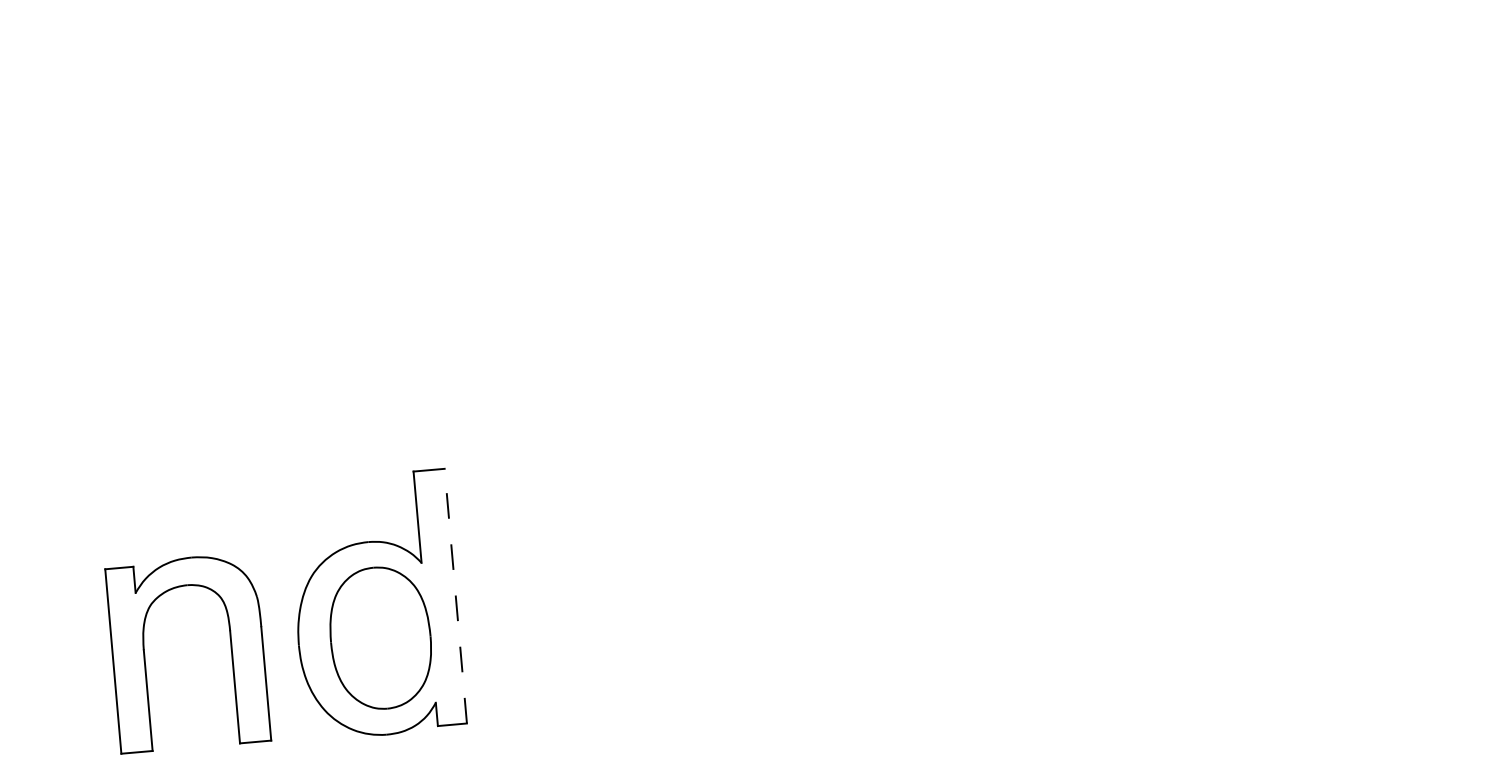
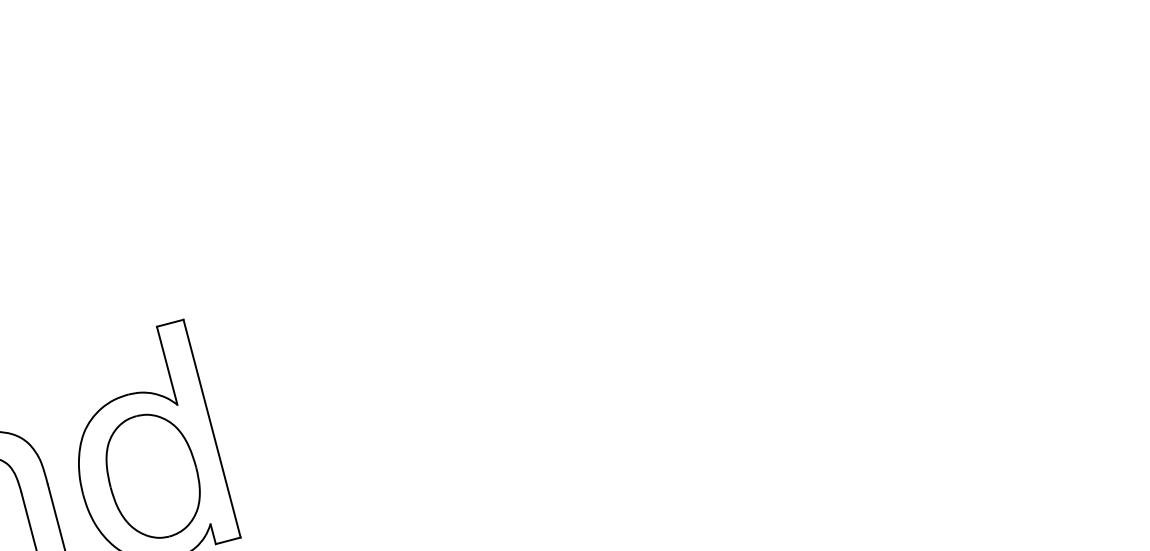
line: (455, 596) -> (211, 429), dashed -> solid

